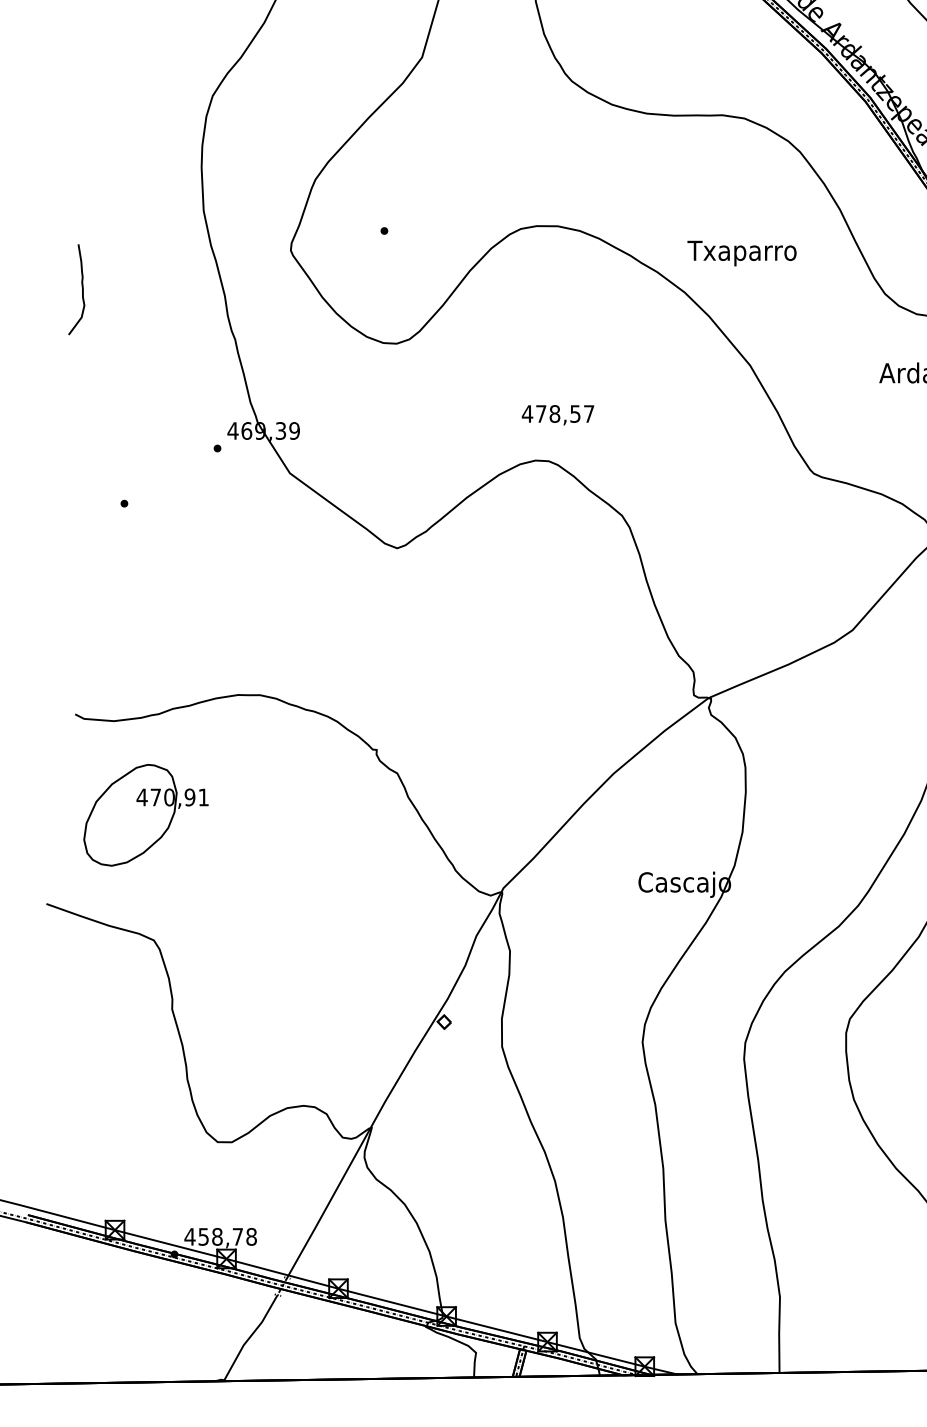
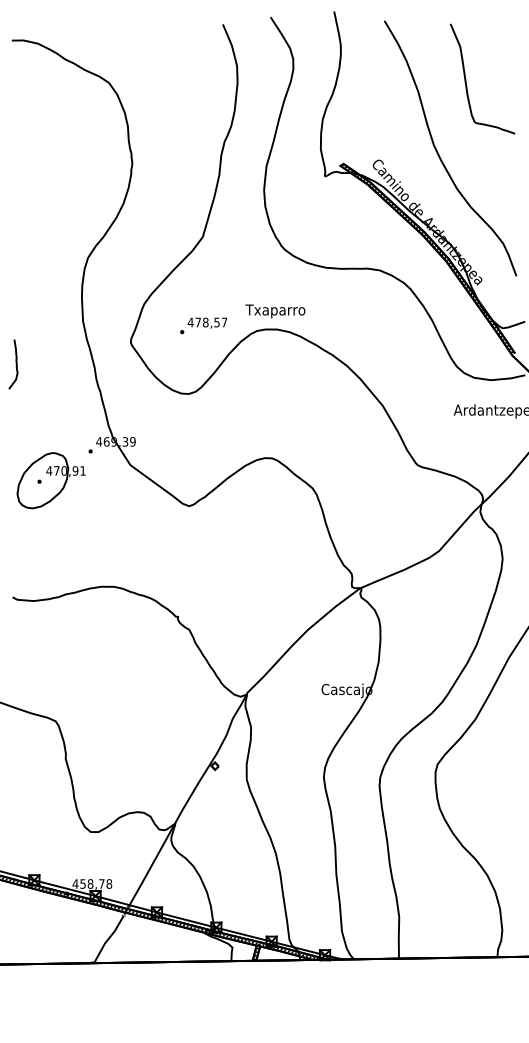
text: (742, 253) -> (275, 311), moved
text: (558, 413) -> (207, 322), moved
part: (144, 814) -> (50, 480), moved

